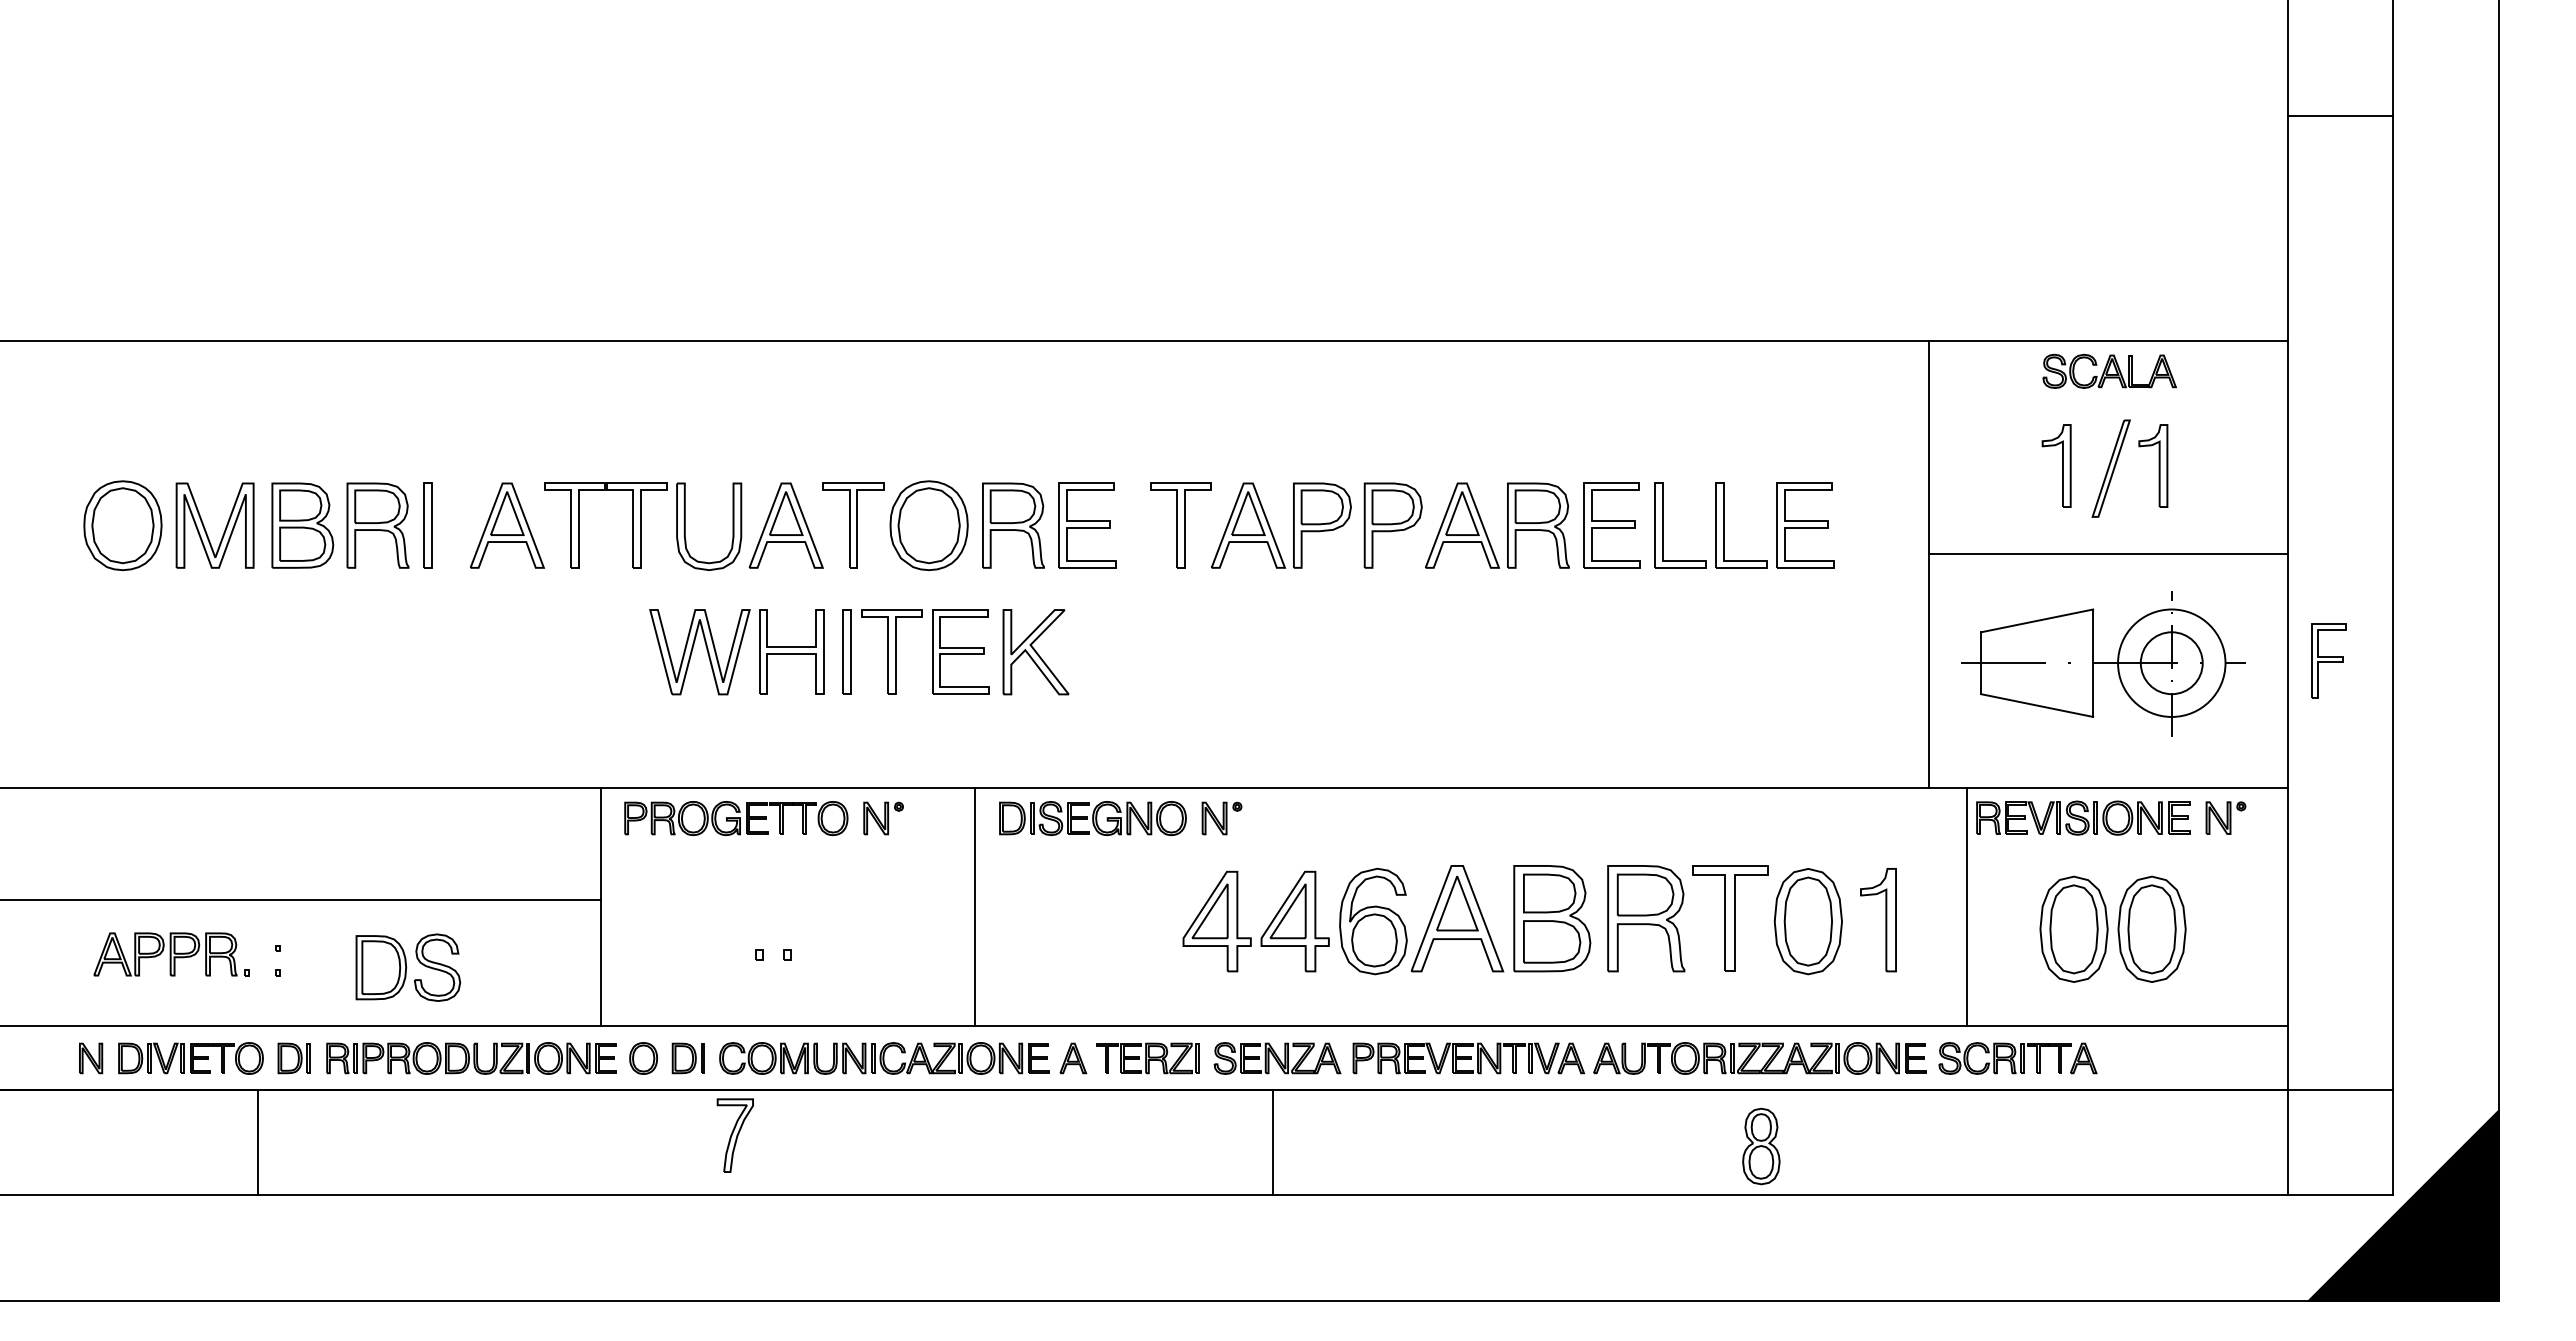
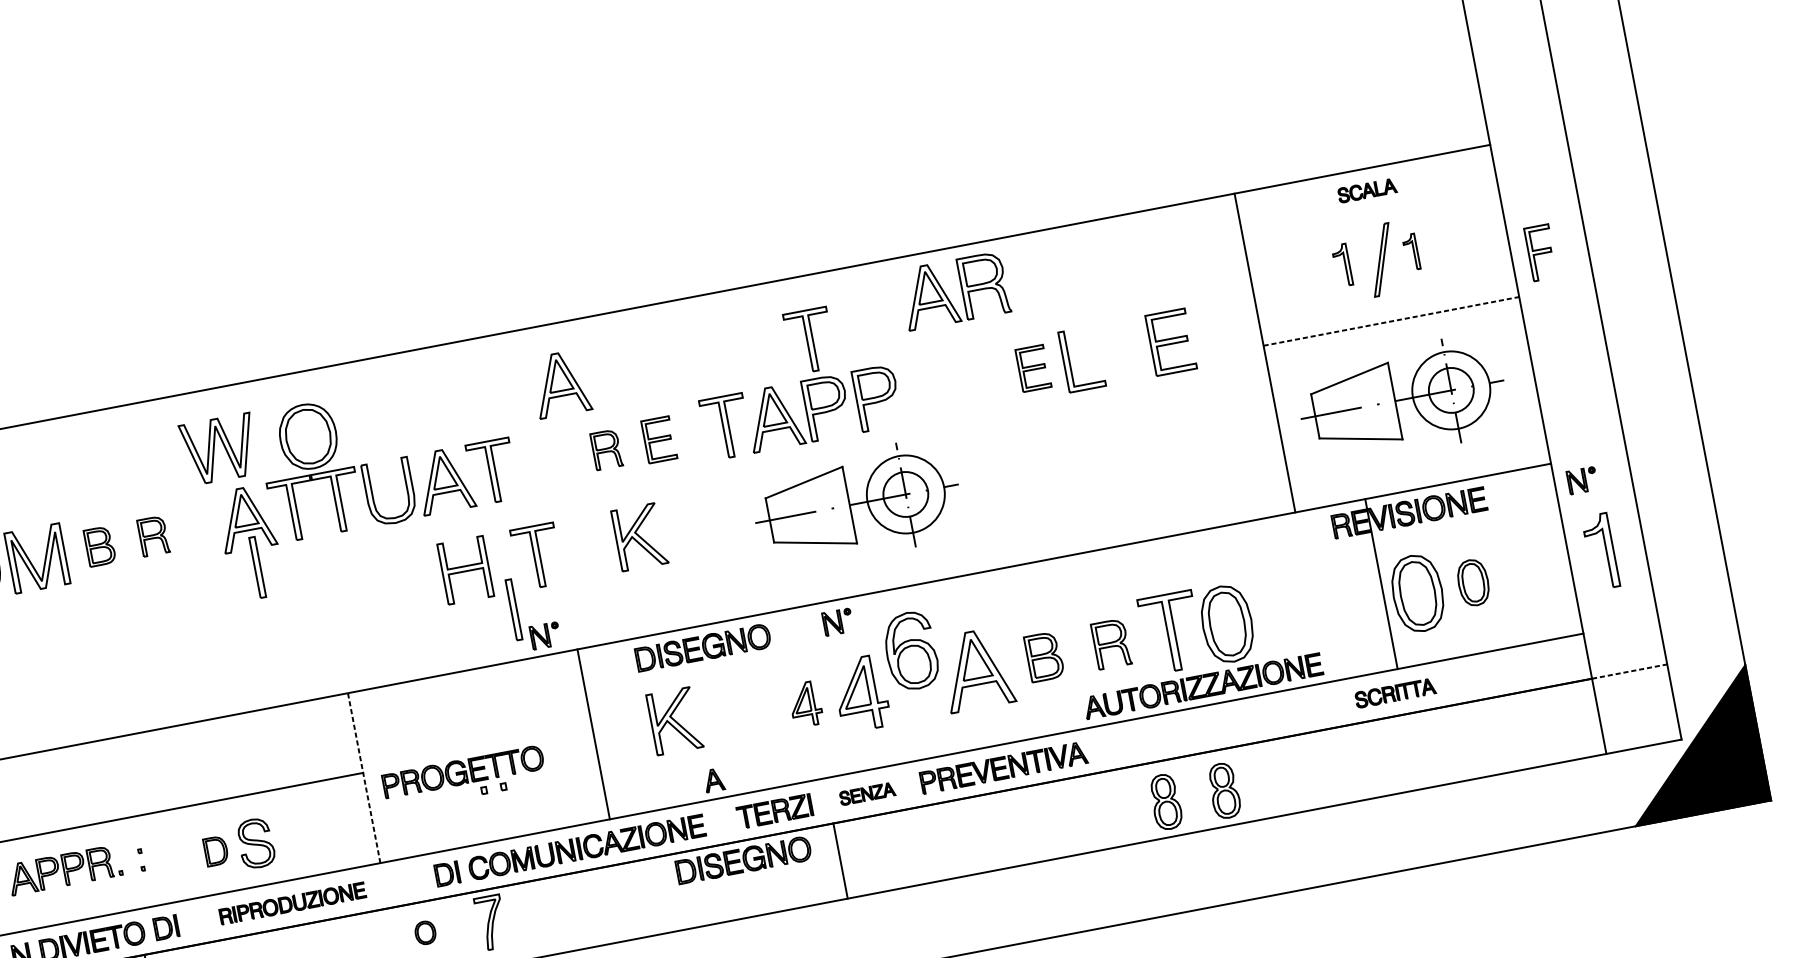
part: (2109, 370) -> (1367, 190), size x0.6
part: (967, 424) -> (560, 384), added
part: (1316, 430) -> (809, 340), added
part: (2056, 465) -> (1342, 265), size x0.7
part: (2153, 465) -> (1411, 251), size x0.6
part: (302, 525) -> (99, 546), size x0.6
part: (377, 525) -> (153, 536), size x0.6
part: (427, 525) -> (257, 567), moved
part: (928, 525) -> (307, 436), moved
part: (1013, 525) -> (606, 449), size x0.6
part: (1087, 525) -> (659, 439), size x0.7
part: (1507, 525) -> (961, 289), moved
part: (1611, 525) -> (1033, 368), size x0.7
part: (1724, 525) -> (1113, 353), removed
line: (2109, 554) -> (1392, 321), solid -> dashed
part: (846, 651) -> (513, 609), moved
part: (960, 651) -> (586, 546), removed
part: (692, 652) -> (214, 450), moved
part: (2328, 660) -> (1540, 252), moved
part: (1338, 663) -> (857, 503), added
part: (2225, 817) -> (1582, 480), moved
part: (736, 818) -> (463, 771), moved
part: (883, 818) -> (545, 635), moved
part: (1221, 818) -> (837, 622), moved
line: (600, 906) -> (364, 777), solid -> dashed
line: (975, 907) -> (593, 734), moved
line: (1967, 907) -> (1381, 584), moved
part: (1035, 910) -> (674, 721), added
part: (1552, 918) -> (1044, 656), size x0.6
part: (1646, 918) -> (1111, 643), size x0.6
part: (1885, 920) -> (1605, 551), moved
part: (1216, 921) -> (805, 704), size x0.6
part: (1373, 921) -> (911, 651), moved
part: (2151, 928) -> (1472, 582), size x0.6
part: (381, 967) -> (216, 850), size x0.6
part: (471, 1058) -> (292, 903), size x0.7
part: (643, 1058) -> (425, 932), moved
part: (1073, 1058) -> (714, 780), moved
part: (1277, 1058) -> (867, 793), size x0.6
part: (1759, 1058) -> (1203, 686), moved
part: (2017, 1058) -> (1395, 693), size x0.7
line: (2340, 1089) -> (1629, 671), solid -> dashed
part: (1092, 1116) -> (743, 860), added
line: (1272, 1142) -> (840, 861), moved
part: (1679, 1146) -> (1166, 801), added

